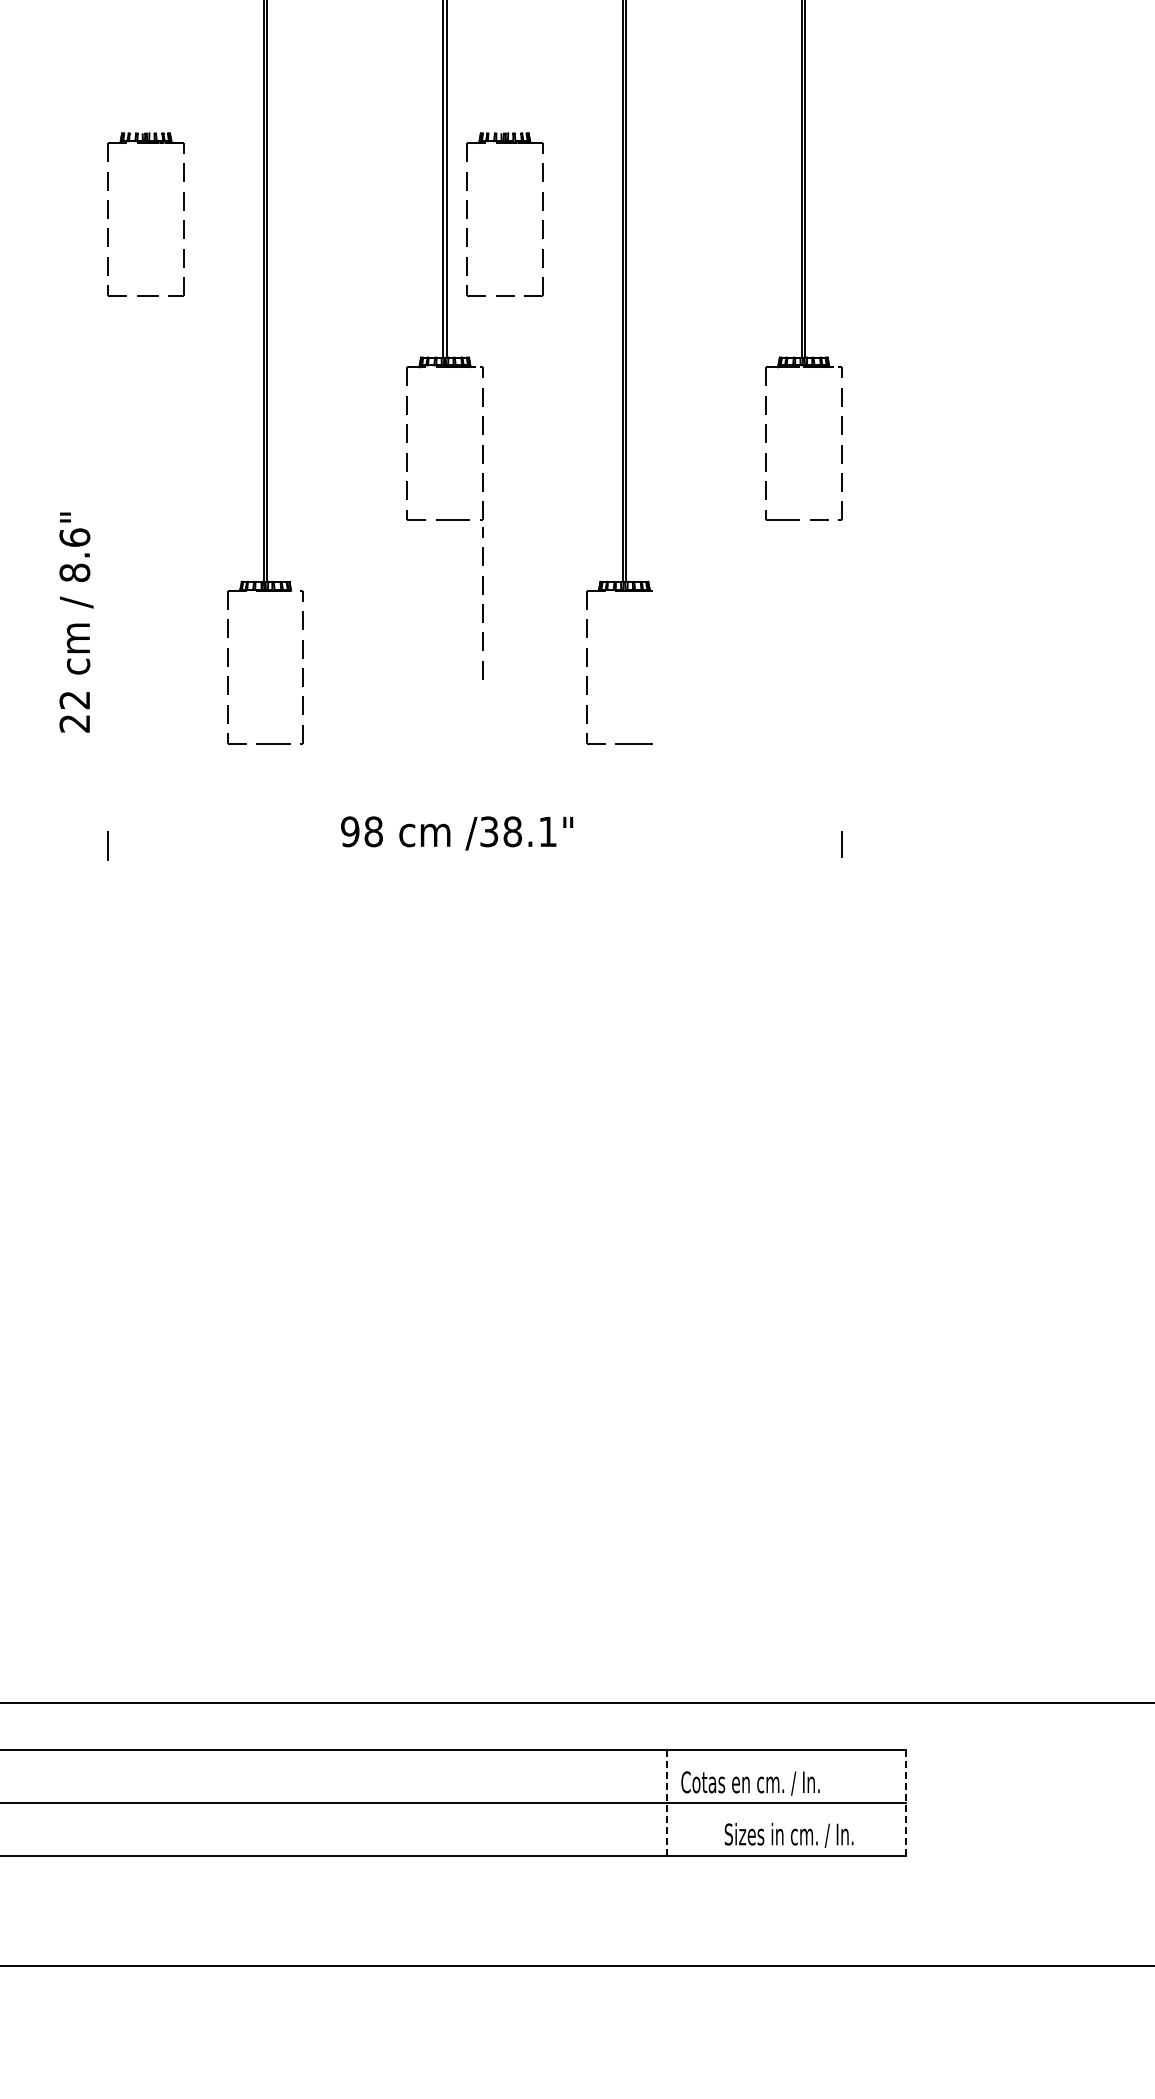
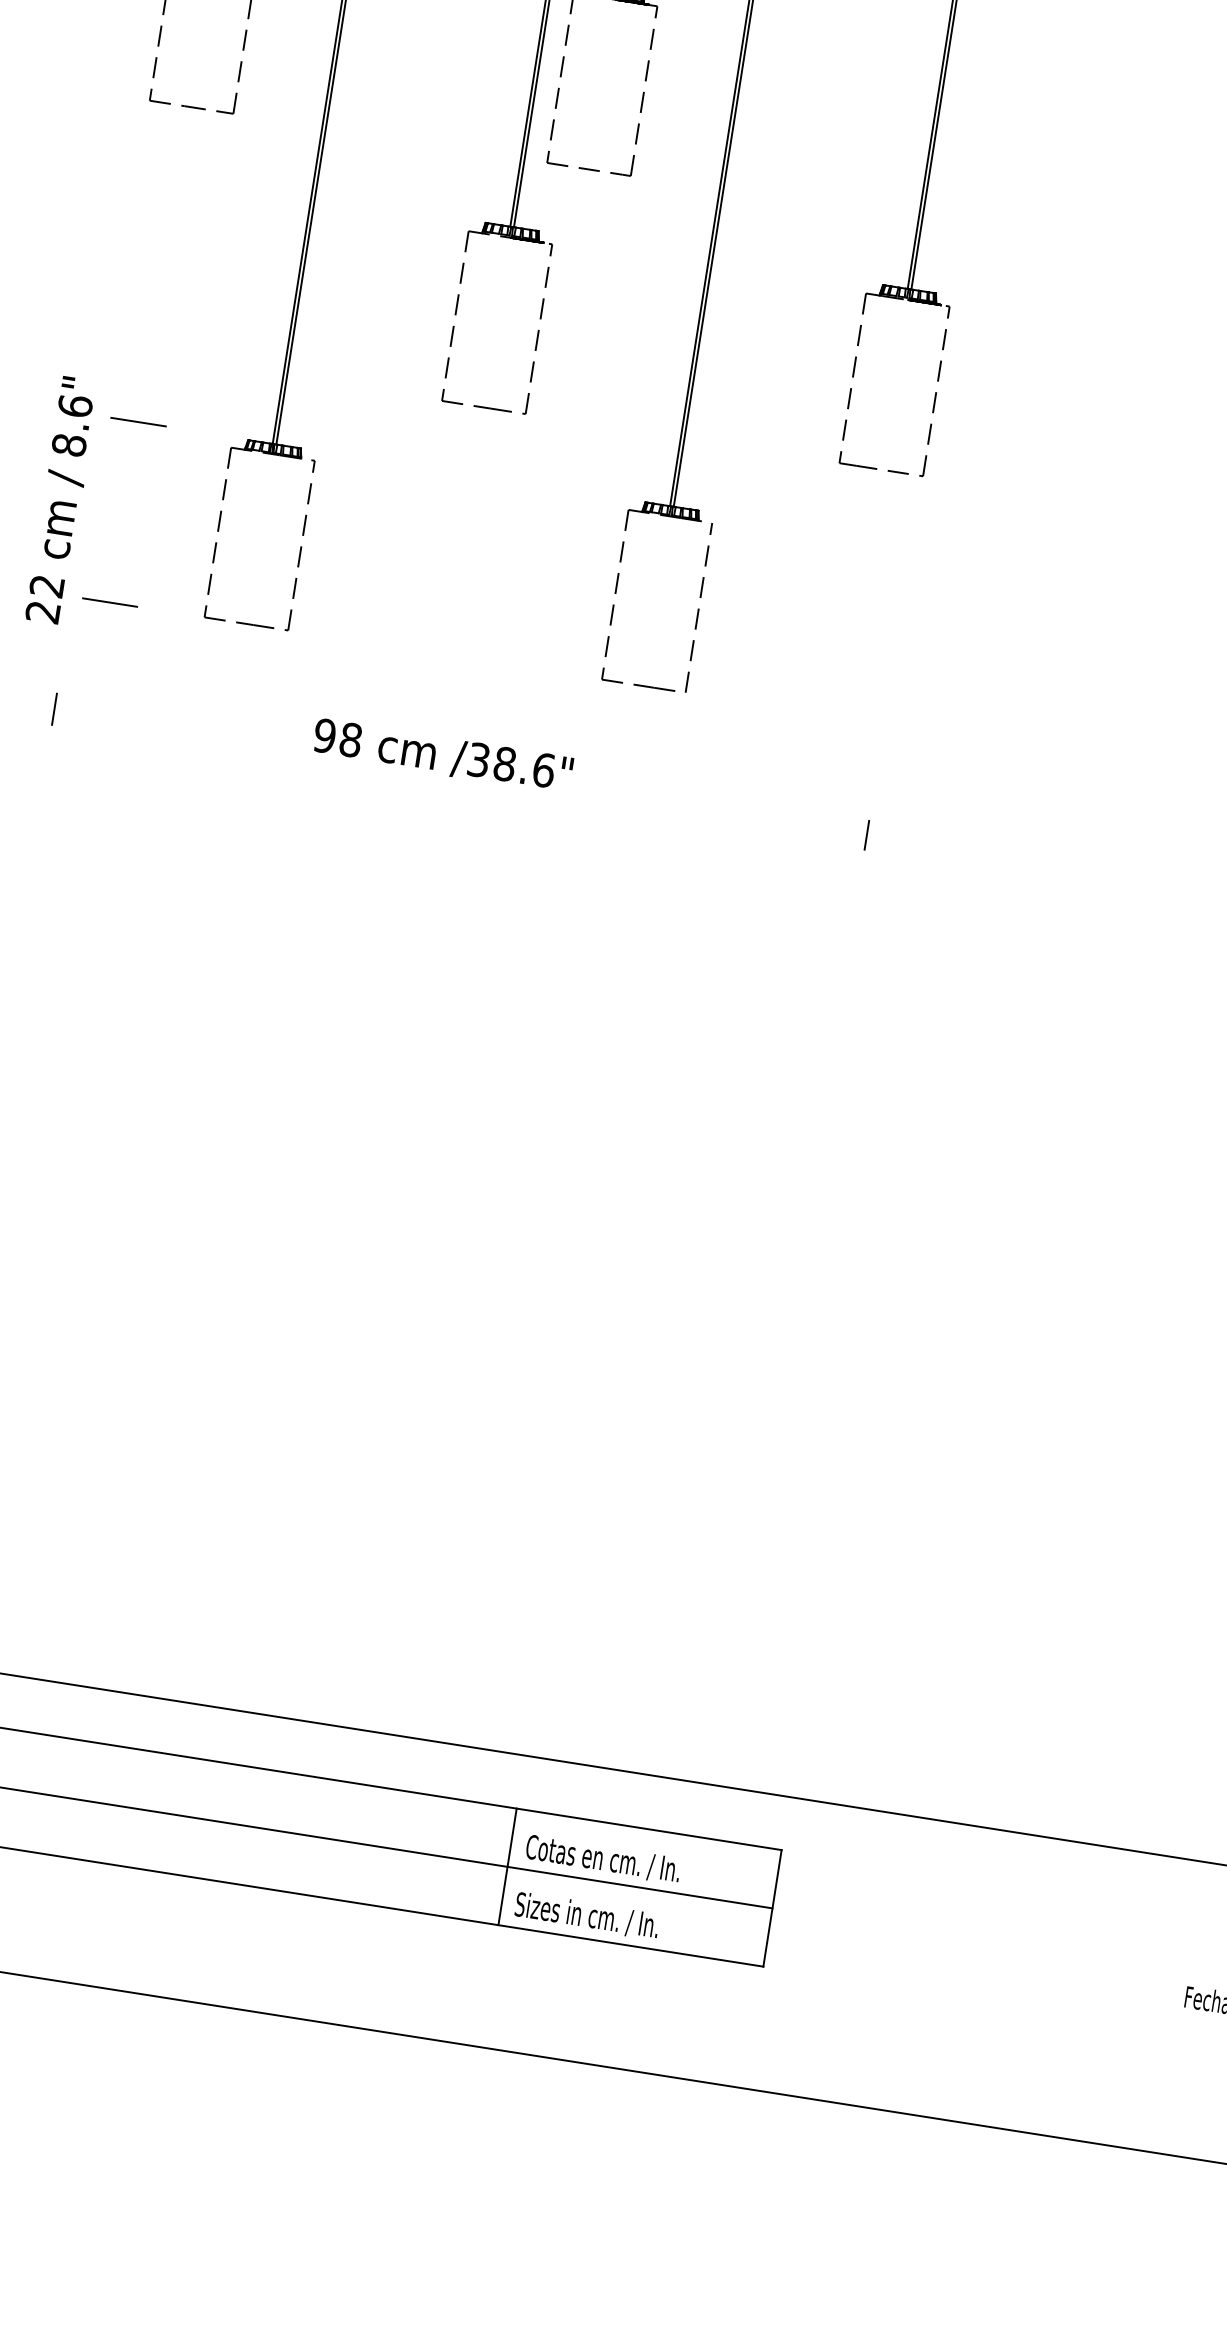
line: (142, 581) -> (138, 422), added
line: (482, 604) -> (698, 609), moved
text: (76, 622) -> (62, 500), moved
line: (142, 743) -> (110, 602), added
text: (548, 831) -> (544, 770), /38.1" -> /38.6"
line: (667, 1803) -> (507, 1867), dashed -> solid
line: (906, 1803) -> (772, 1908), dashed -> solid
text: (788, 1834) -> (586, 1914), moved

